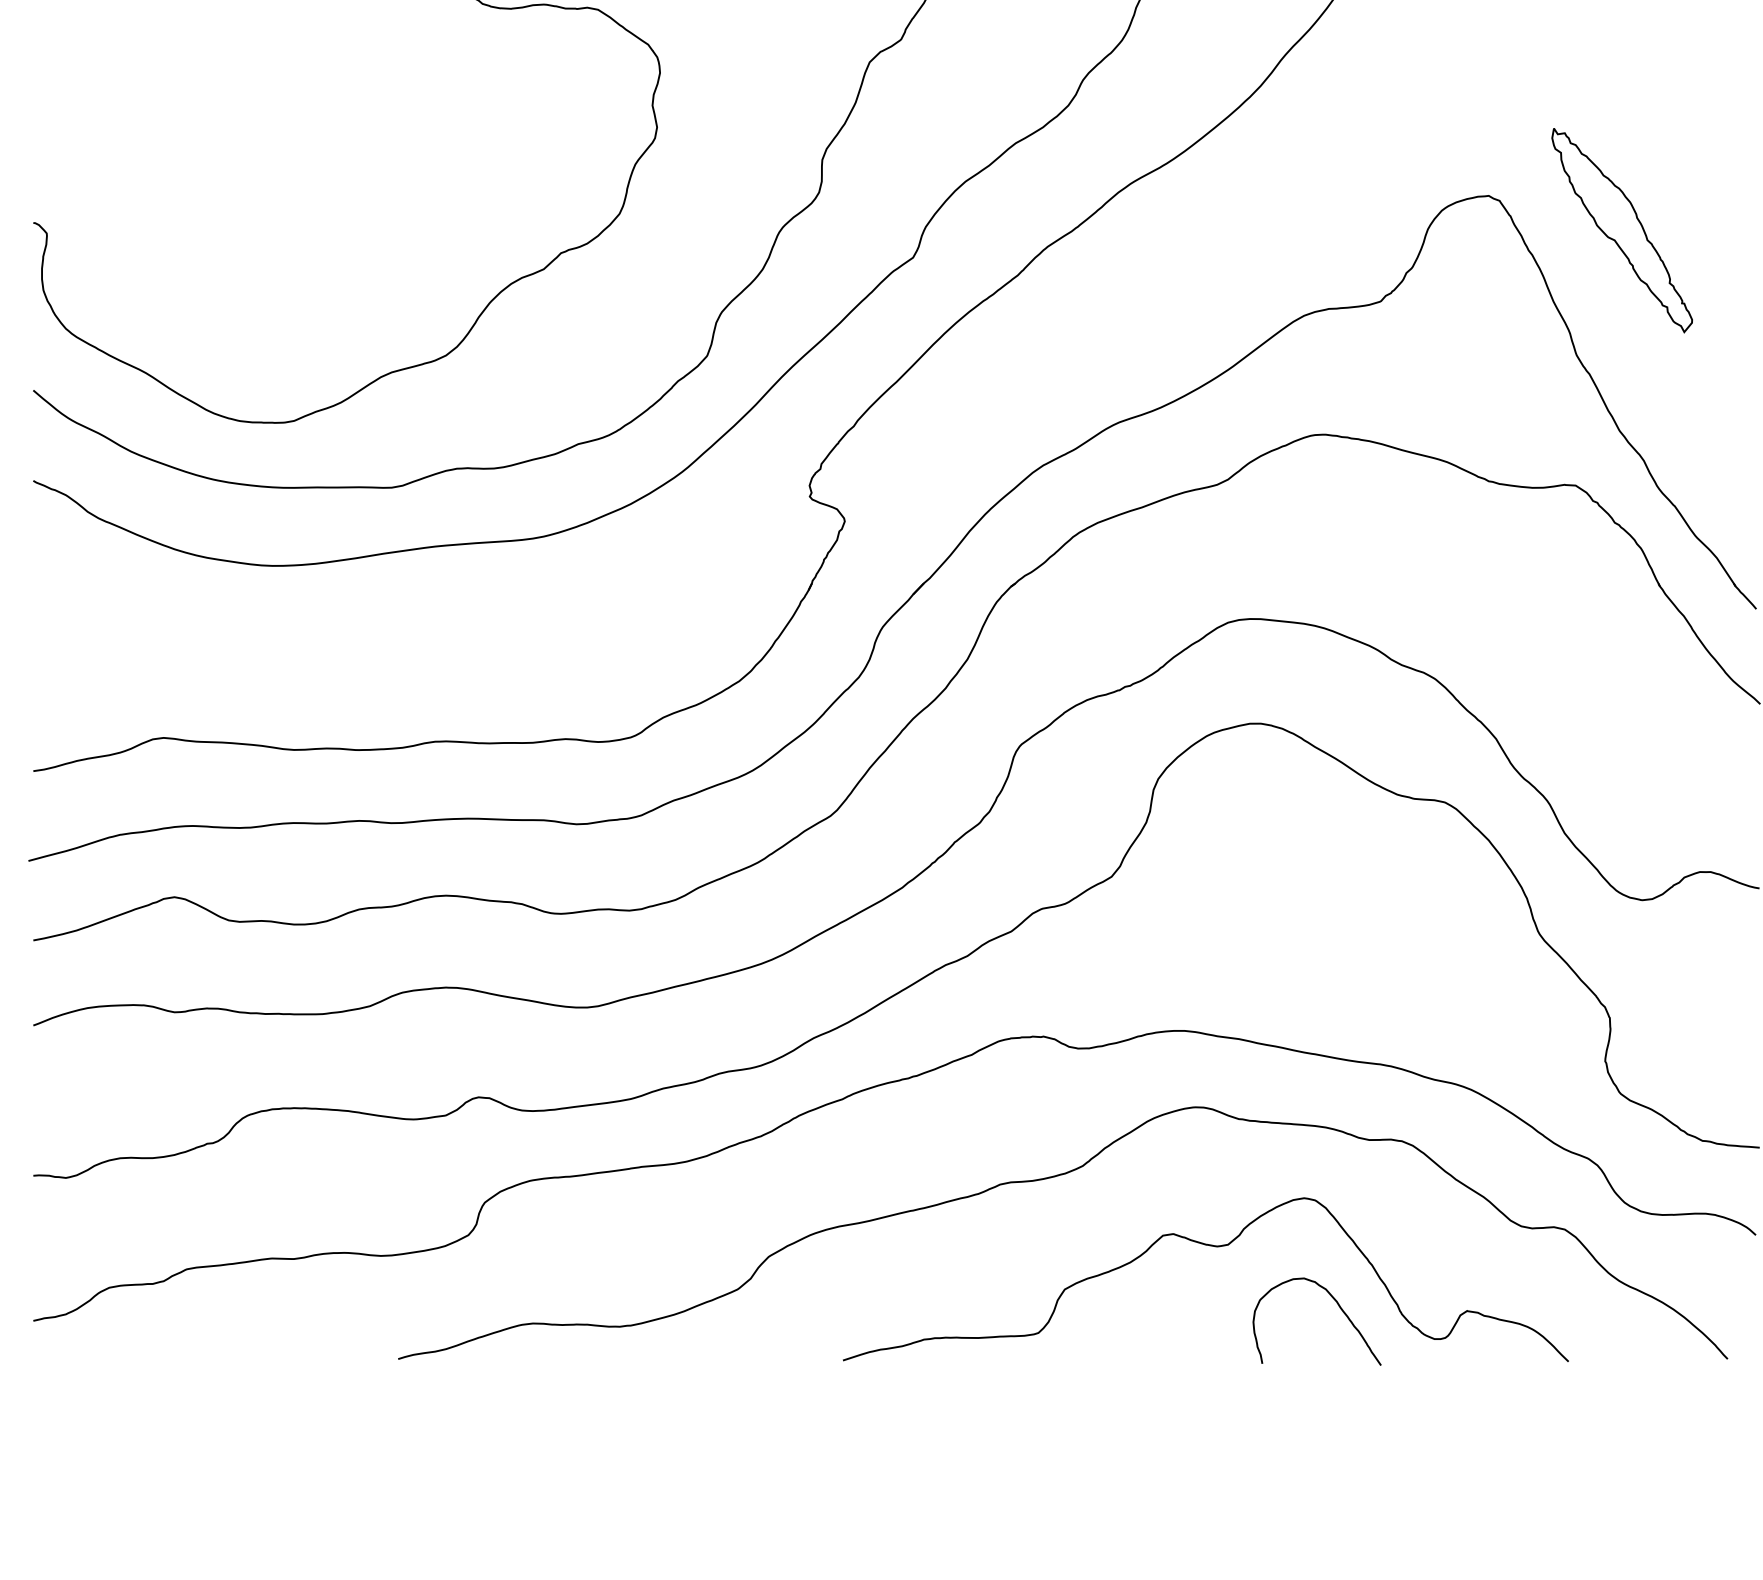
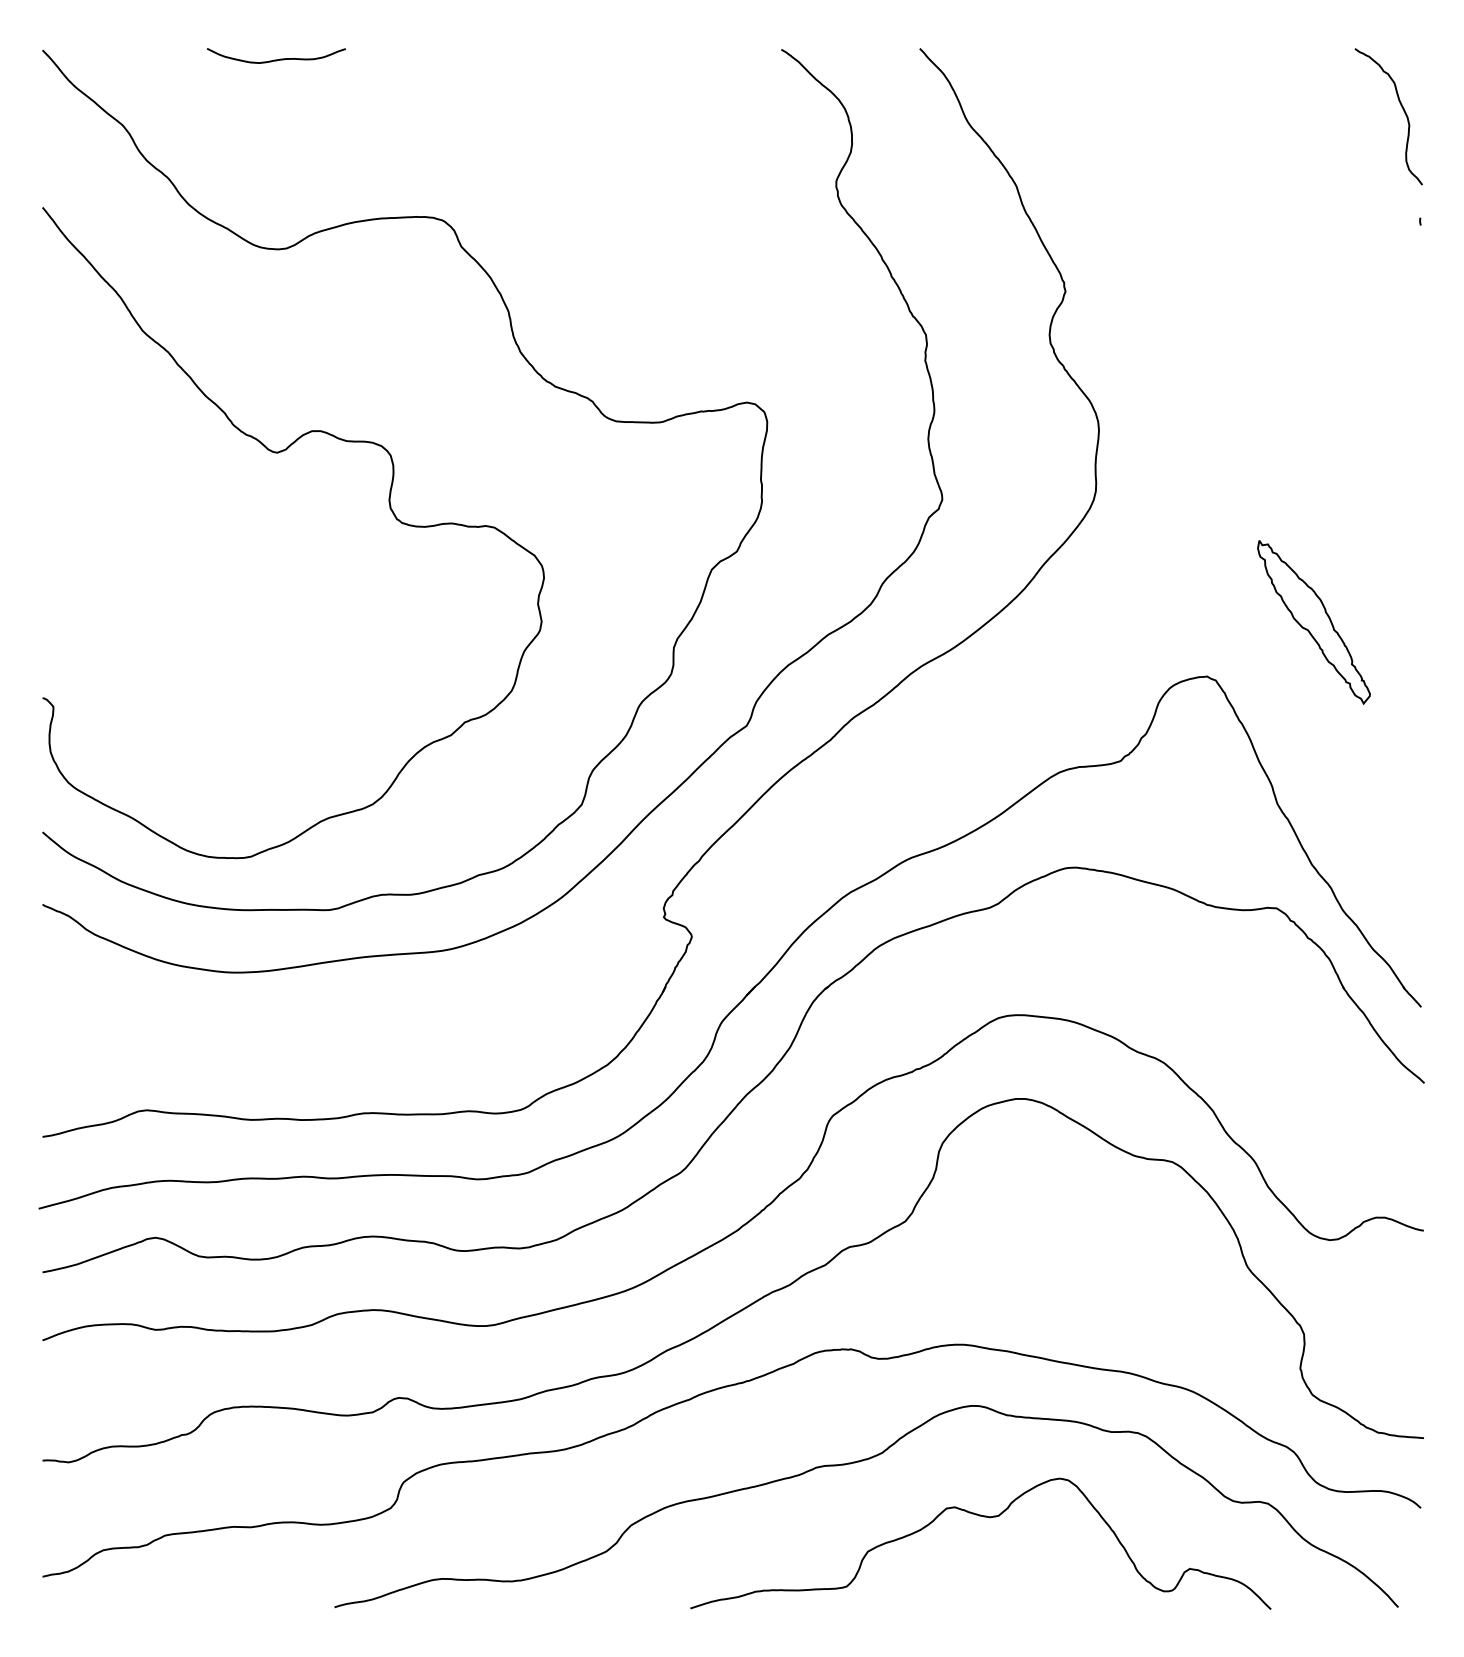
part: (1621, 230) -> (1313, 622), moved
curve: (1339, 1308) -> (1087, 1566), removed

